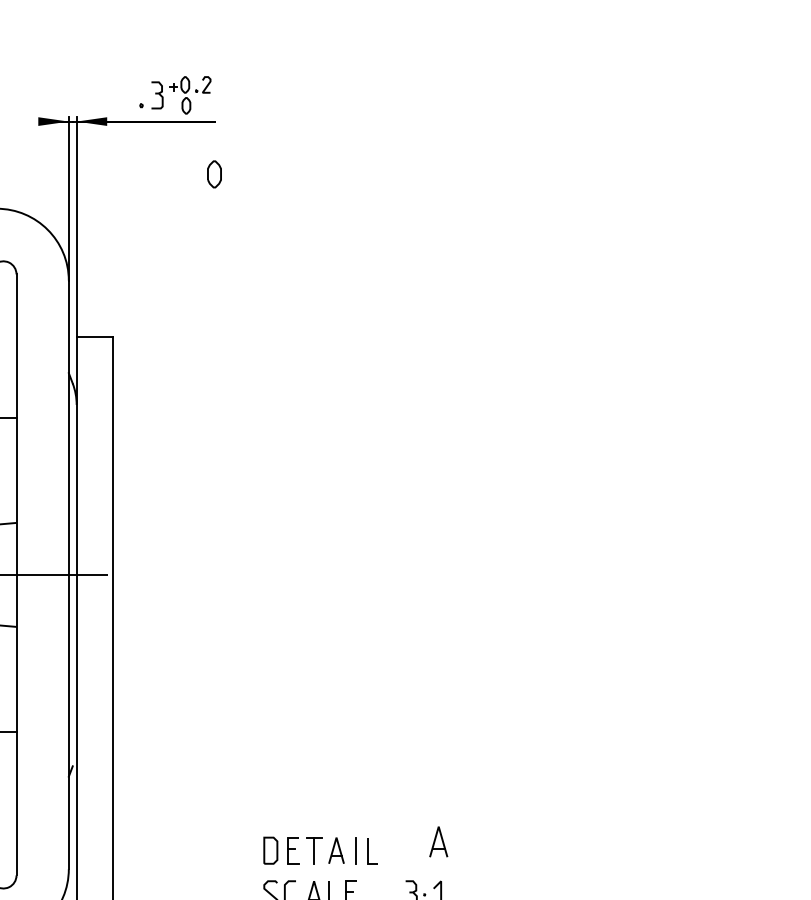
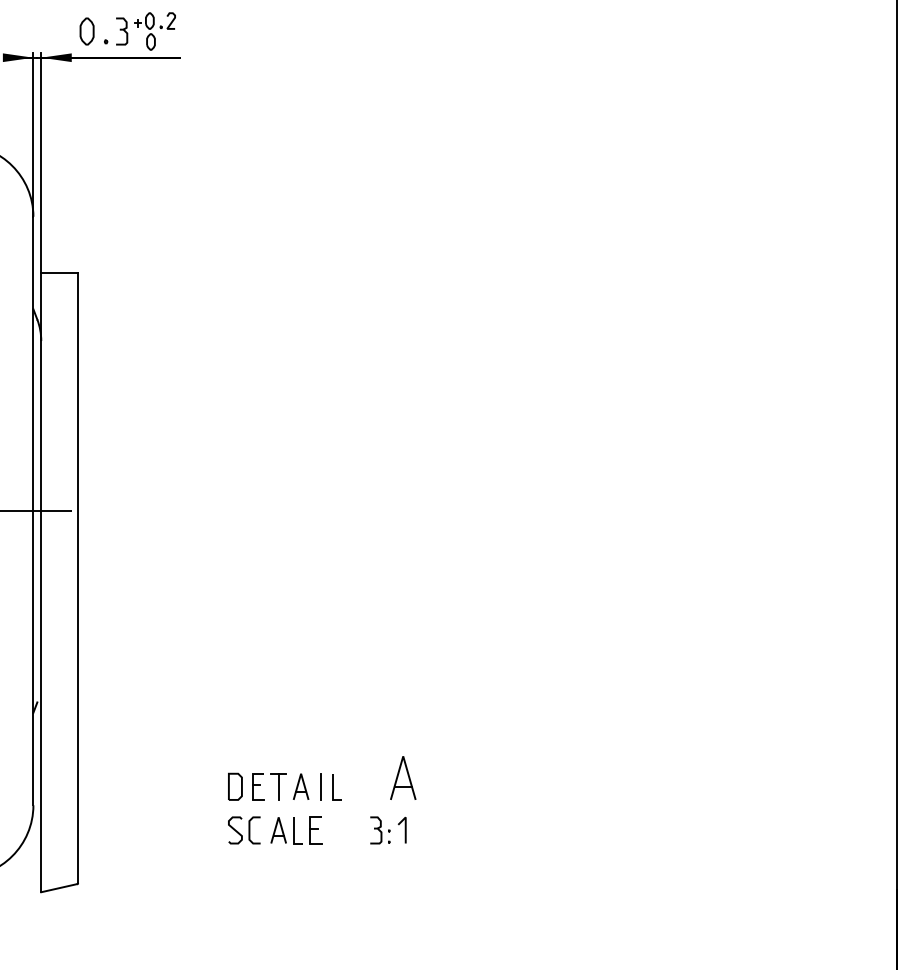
part: (213, 174) -> (86, 31), moved
part: (438, 841) -> (403, 777), size x1.43

